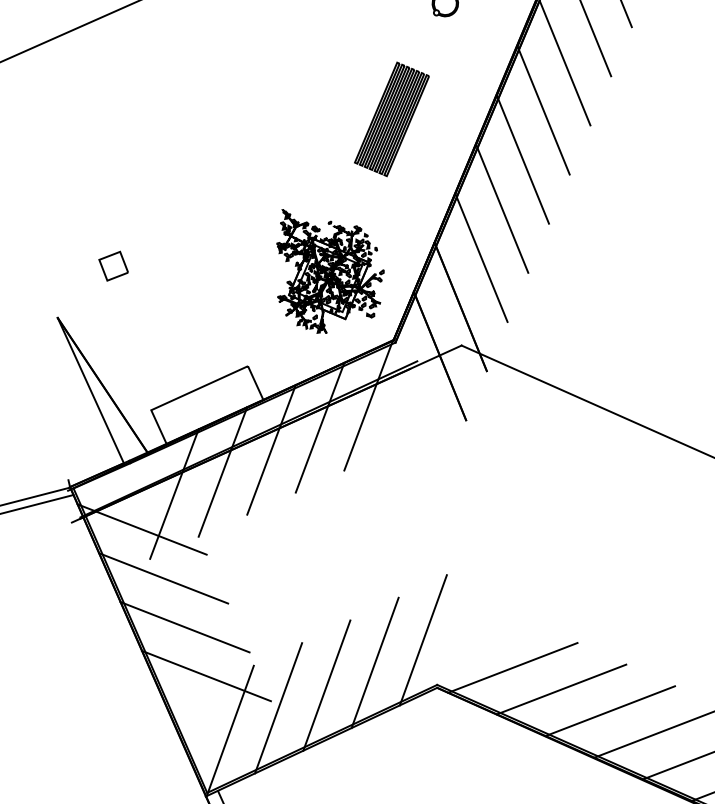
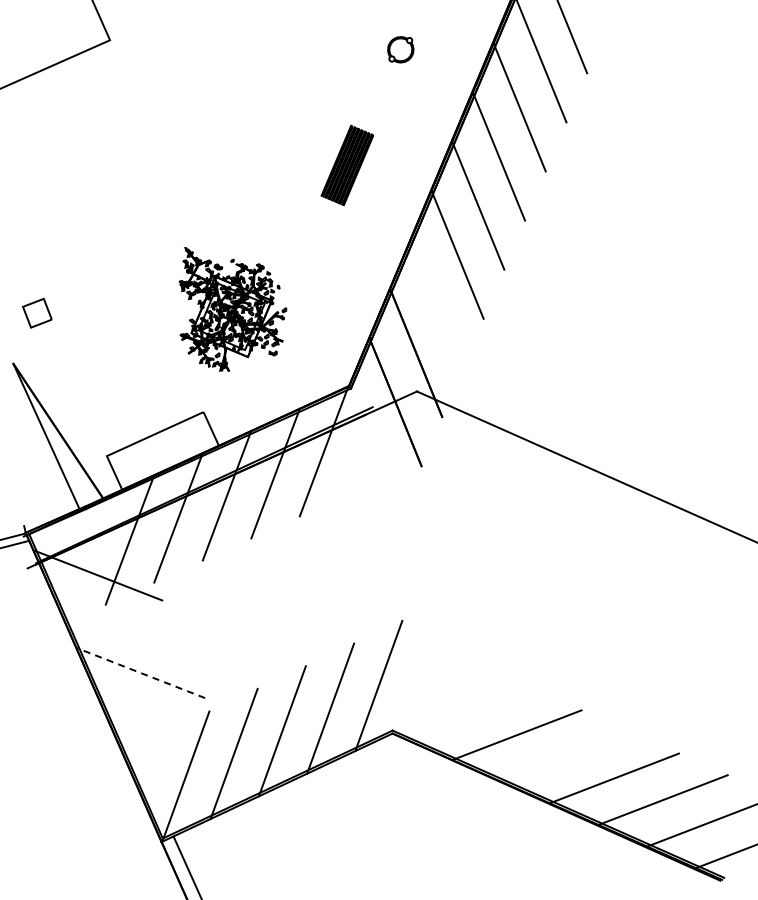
part: (392, 119) -> (347, 165), size x0.7
line: (481, 257) -> (436, 303), removed
part: (113, 265) -> (37, 312), moved
part: (329, 271) -> (232, 309), moved
line: (162, 578) -> (118, 624), removed
line: (184, 626) -> (140, 672), solid -> dashed
line: (512, 667) -> (467, 713), removed
line: (205, 675) -> (161, 721), removed
line: (610, 710) -> (565, 756), removed

